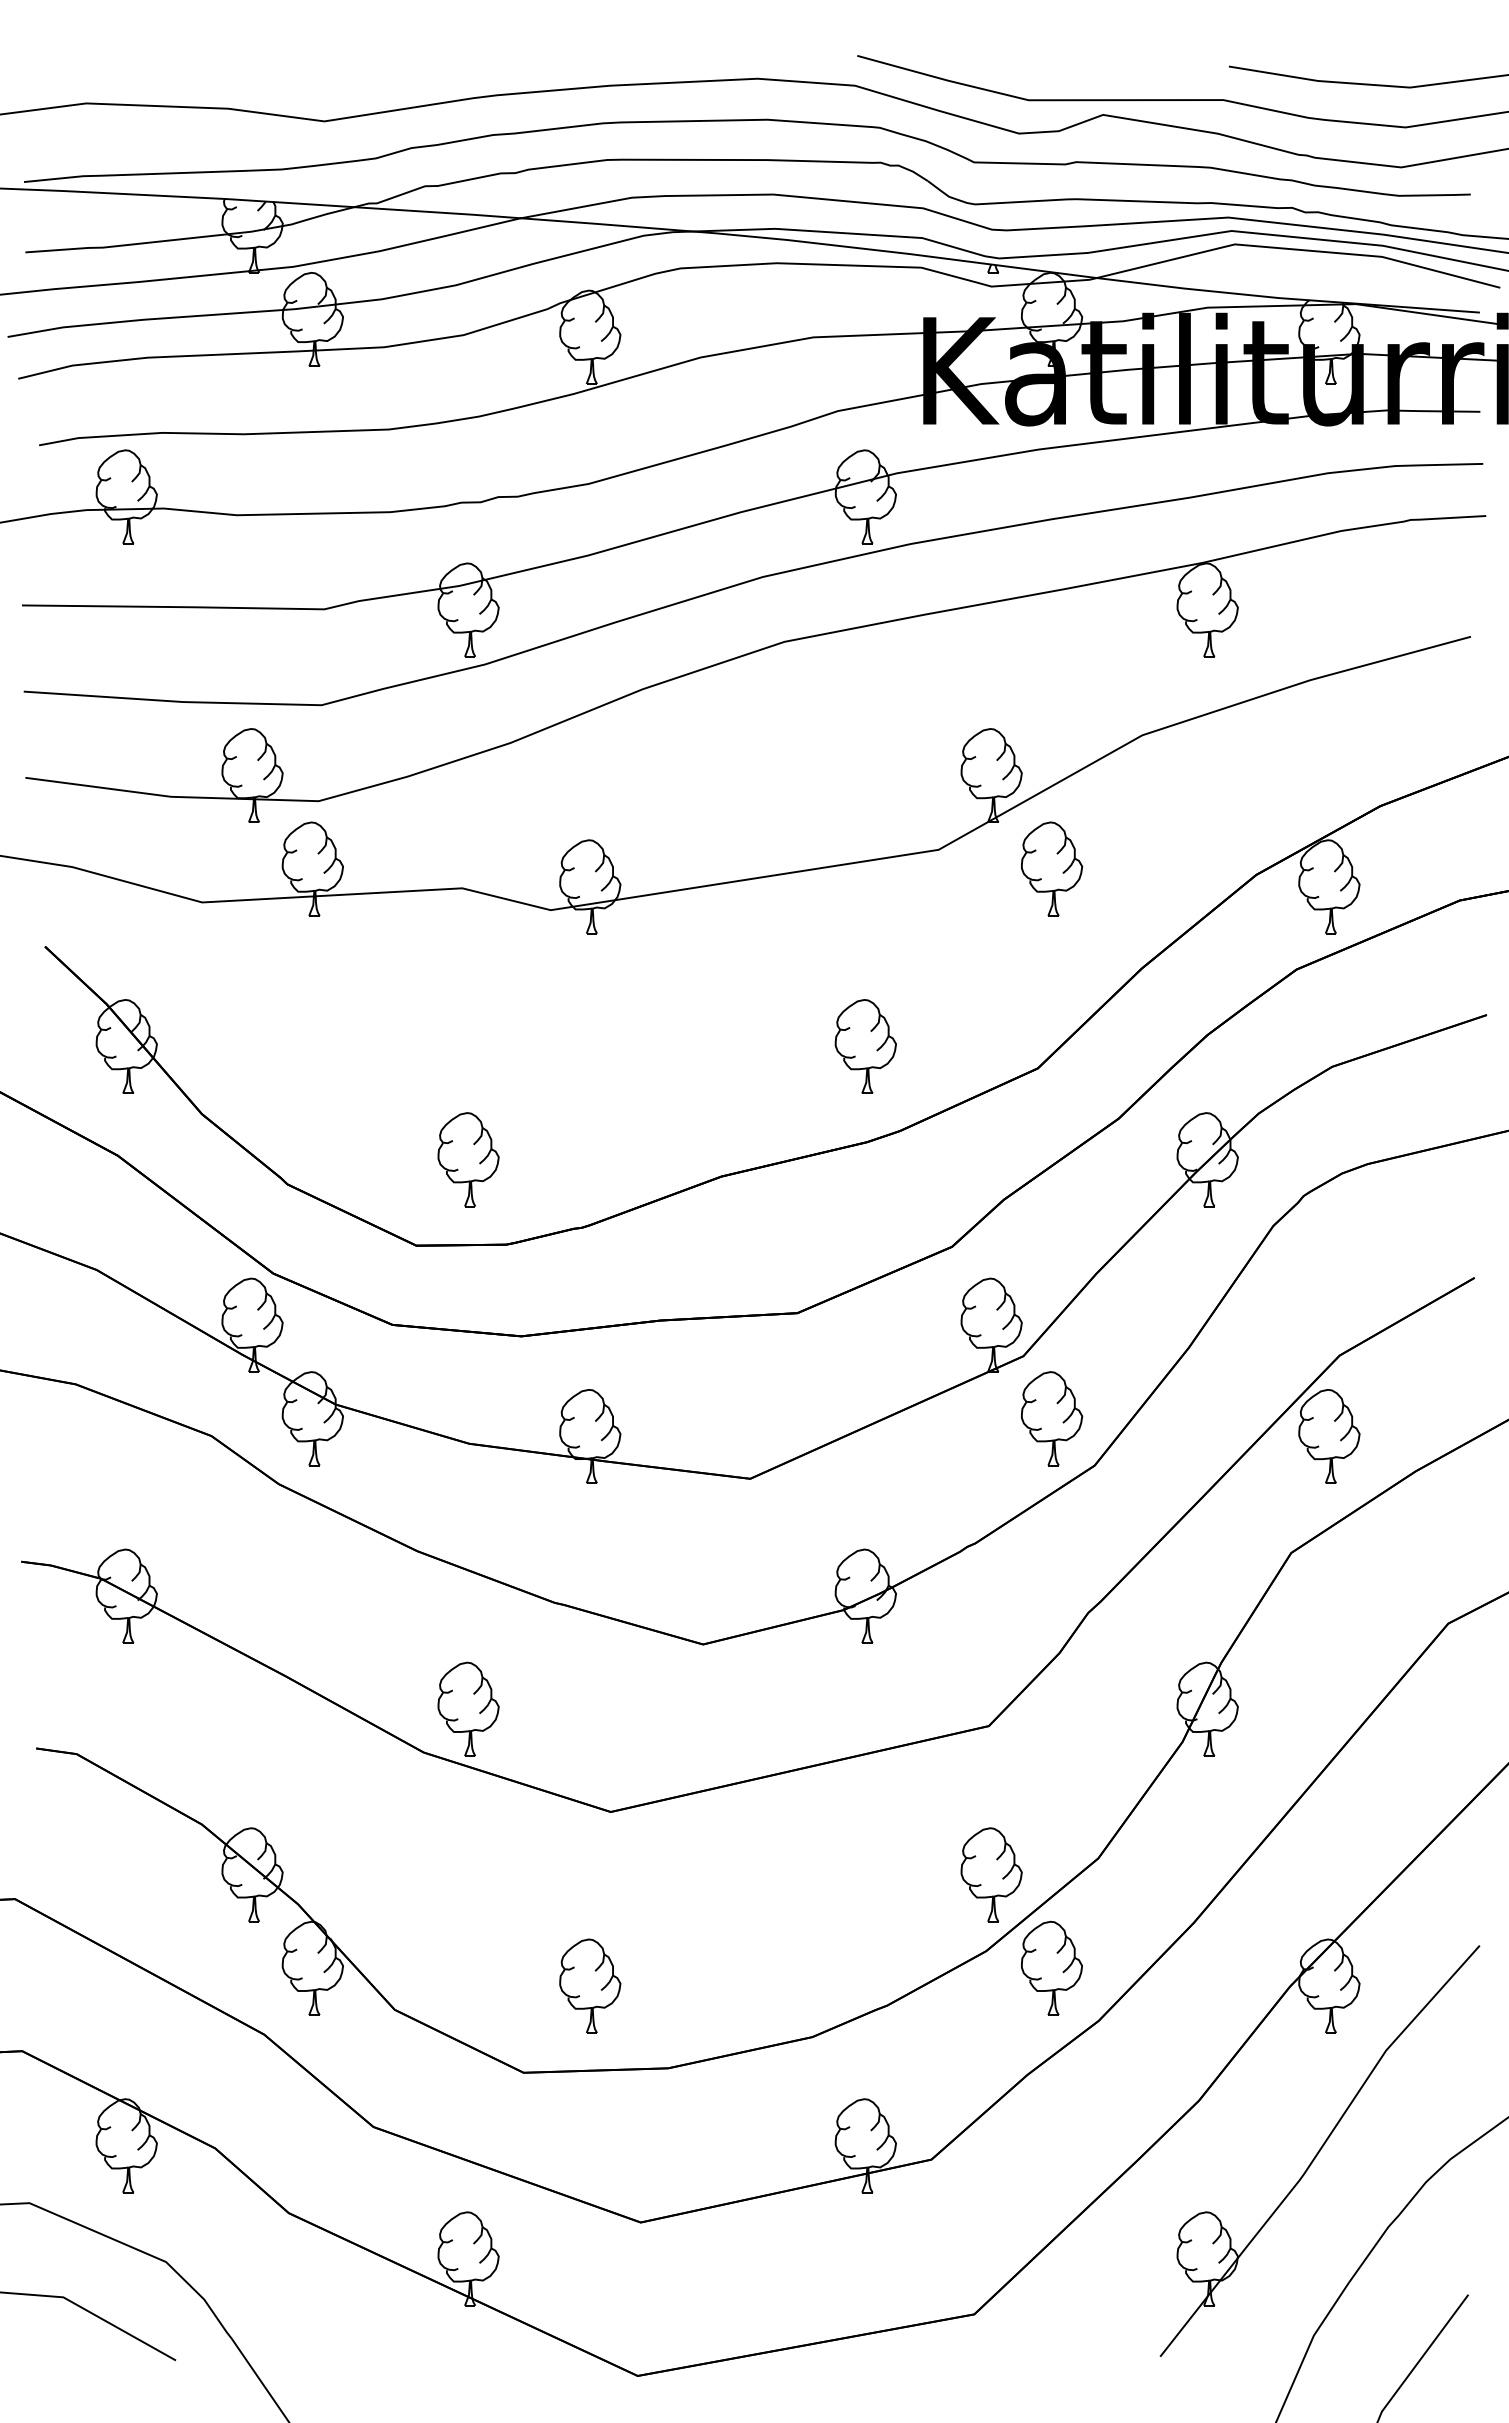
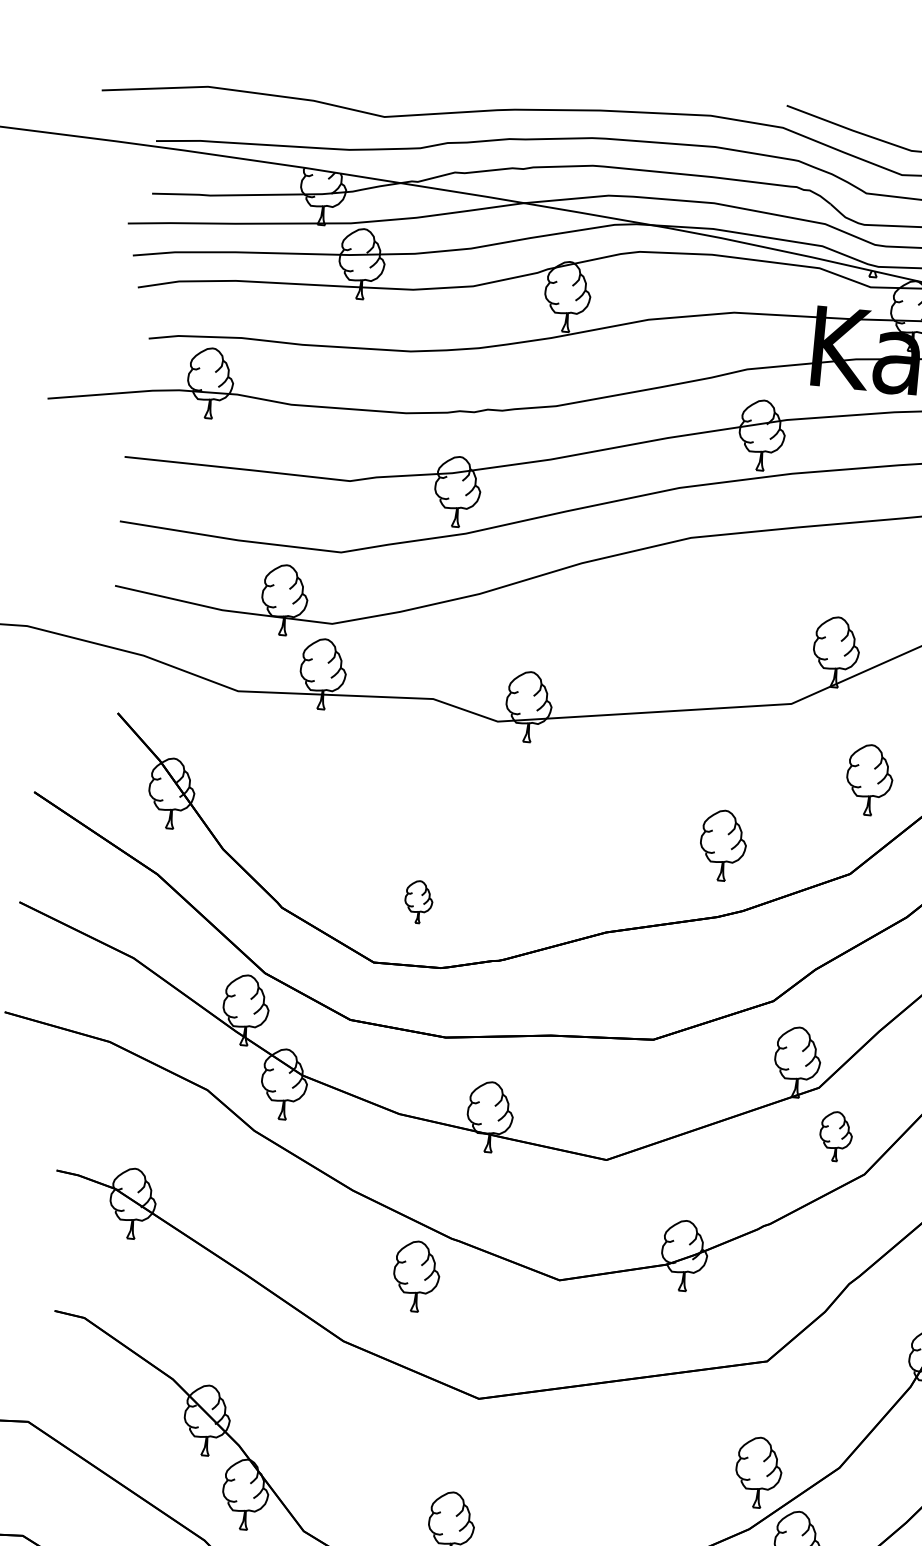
part: (1052, 868) -> (870, 779), moved
part: (468, 1159) -> (418, 901), size x0.6
part: (1052, 1418) -> (836, 1136), size x0.7
part: (468, 1708) -> (416, 1275), moved

